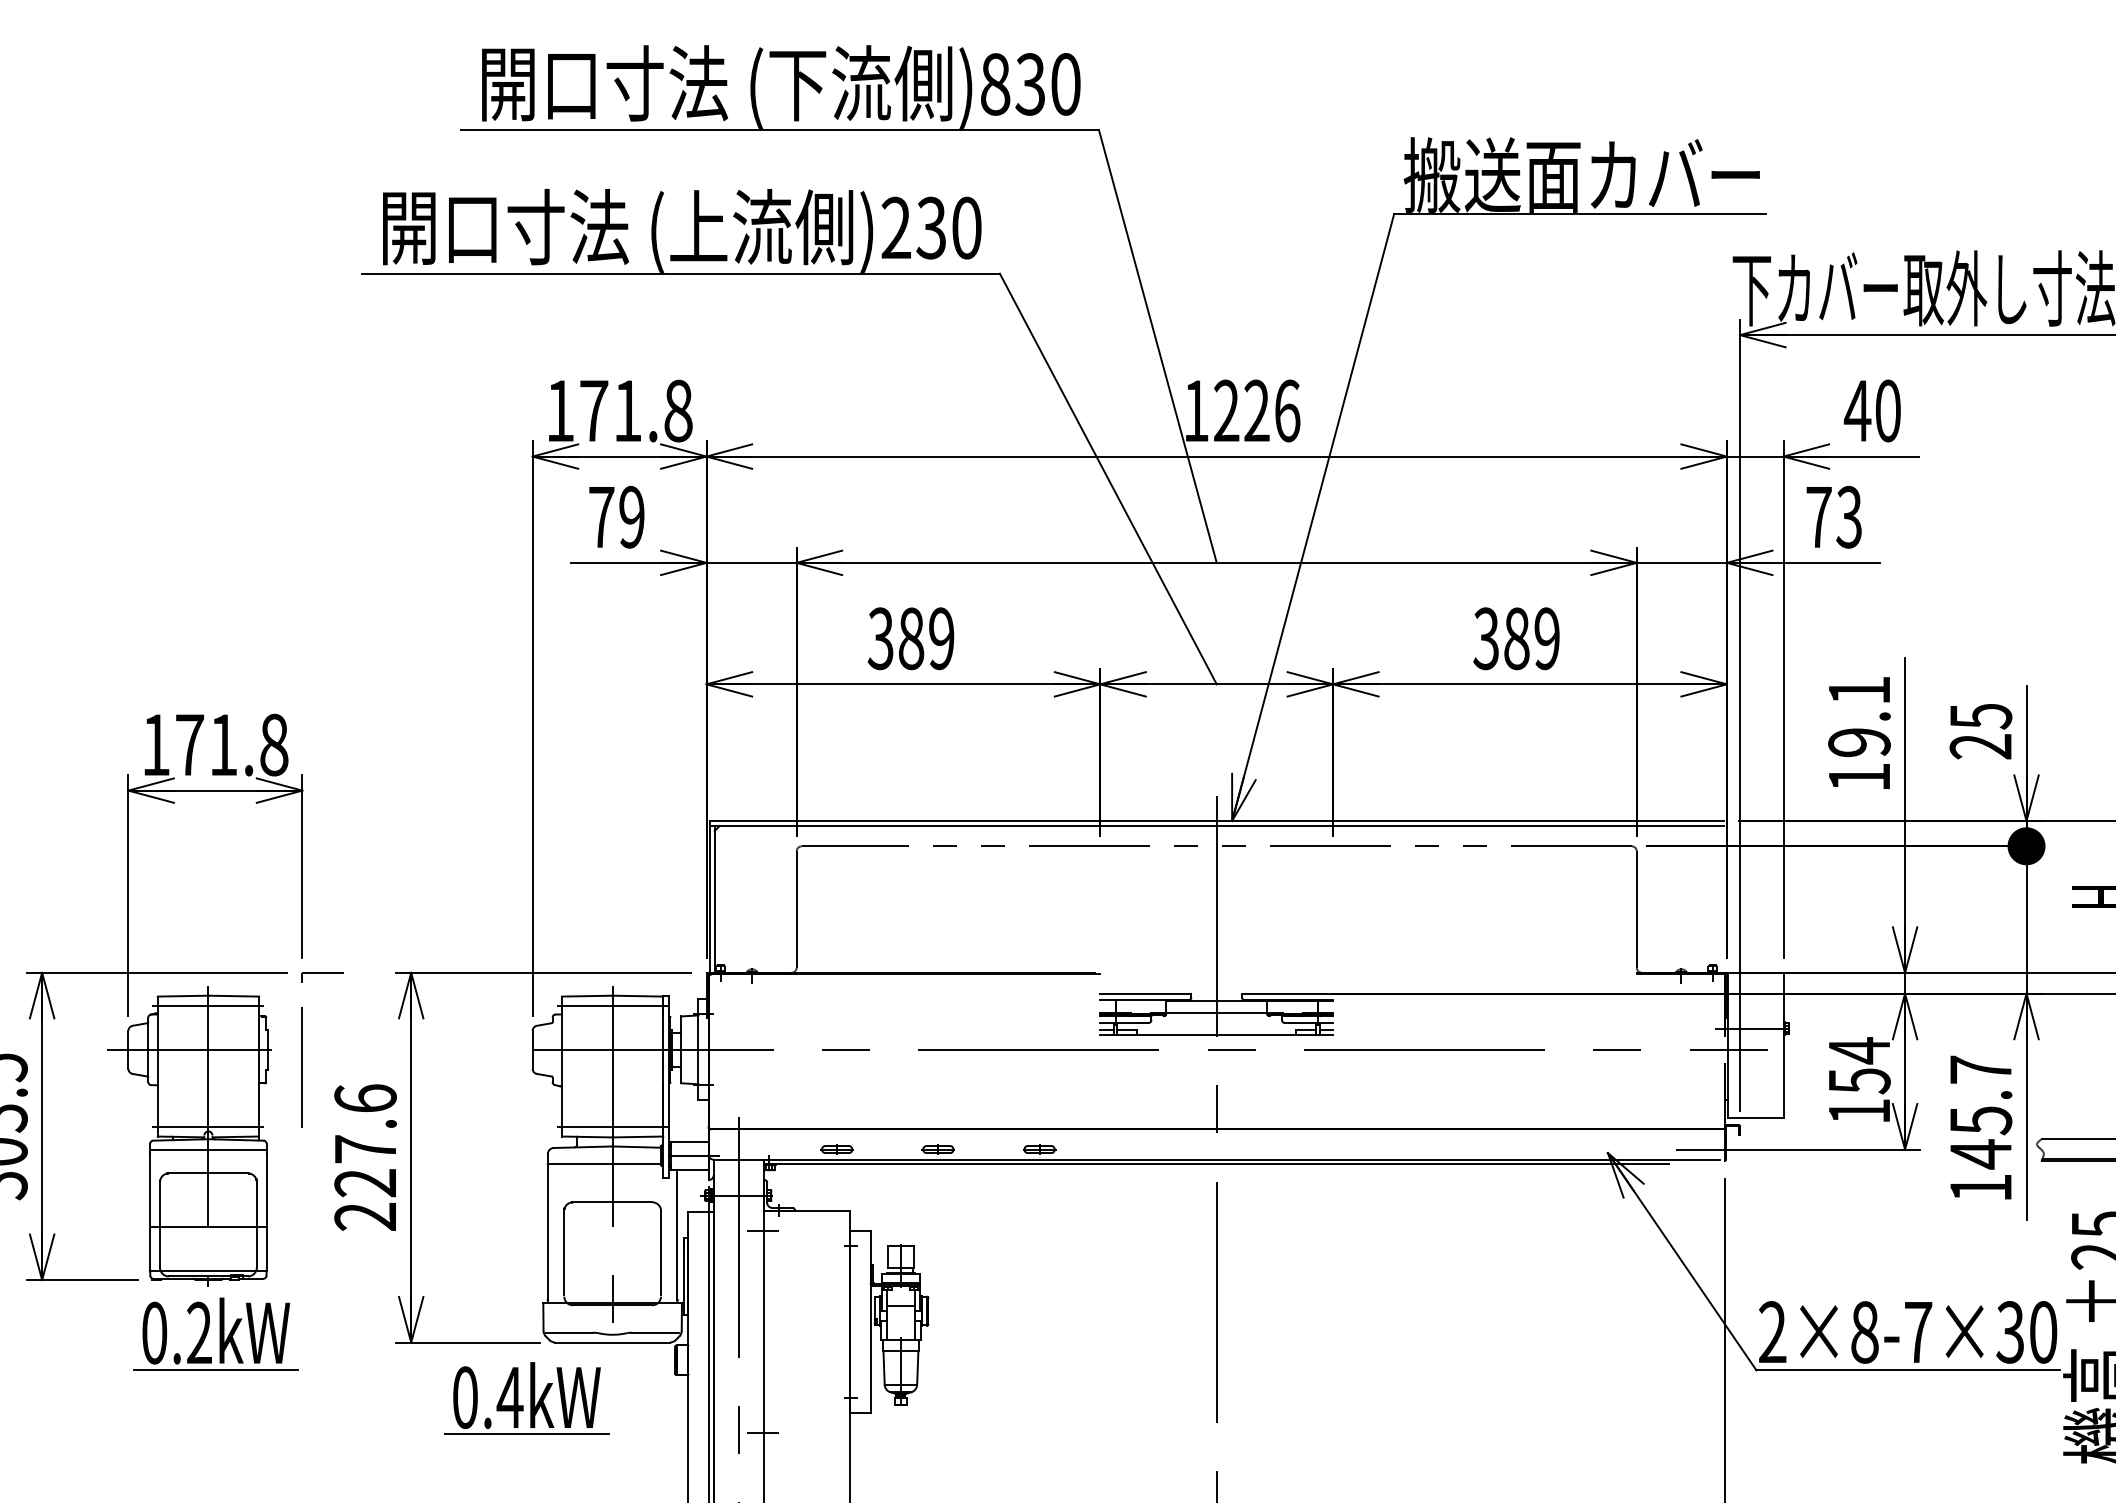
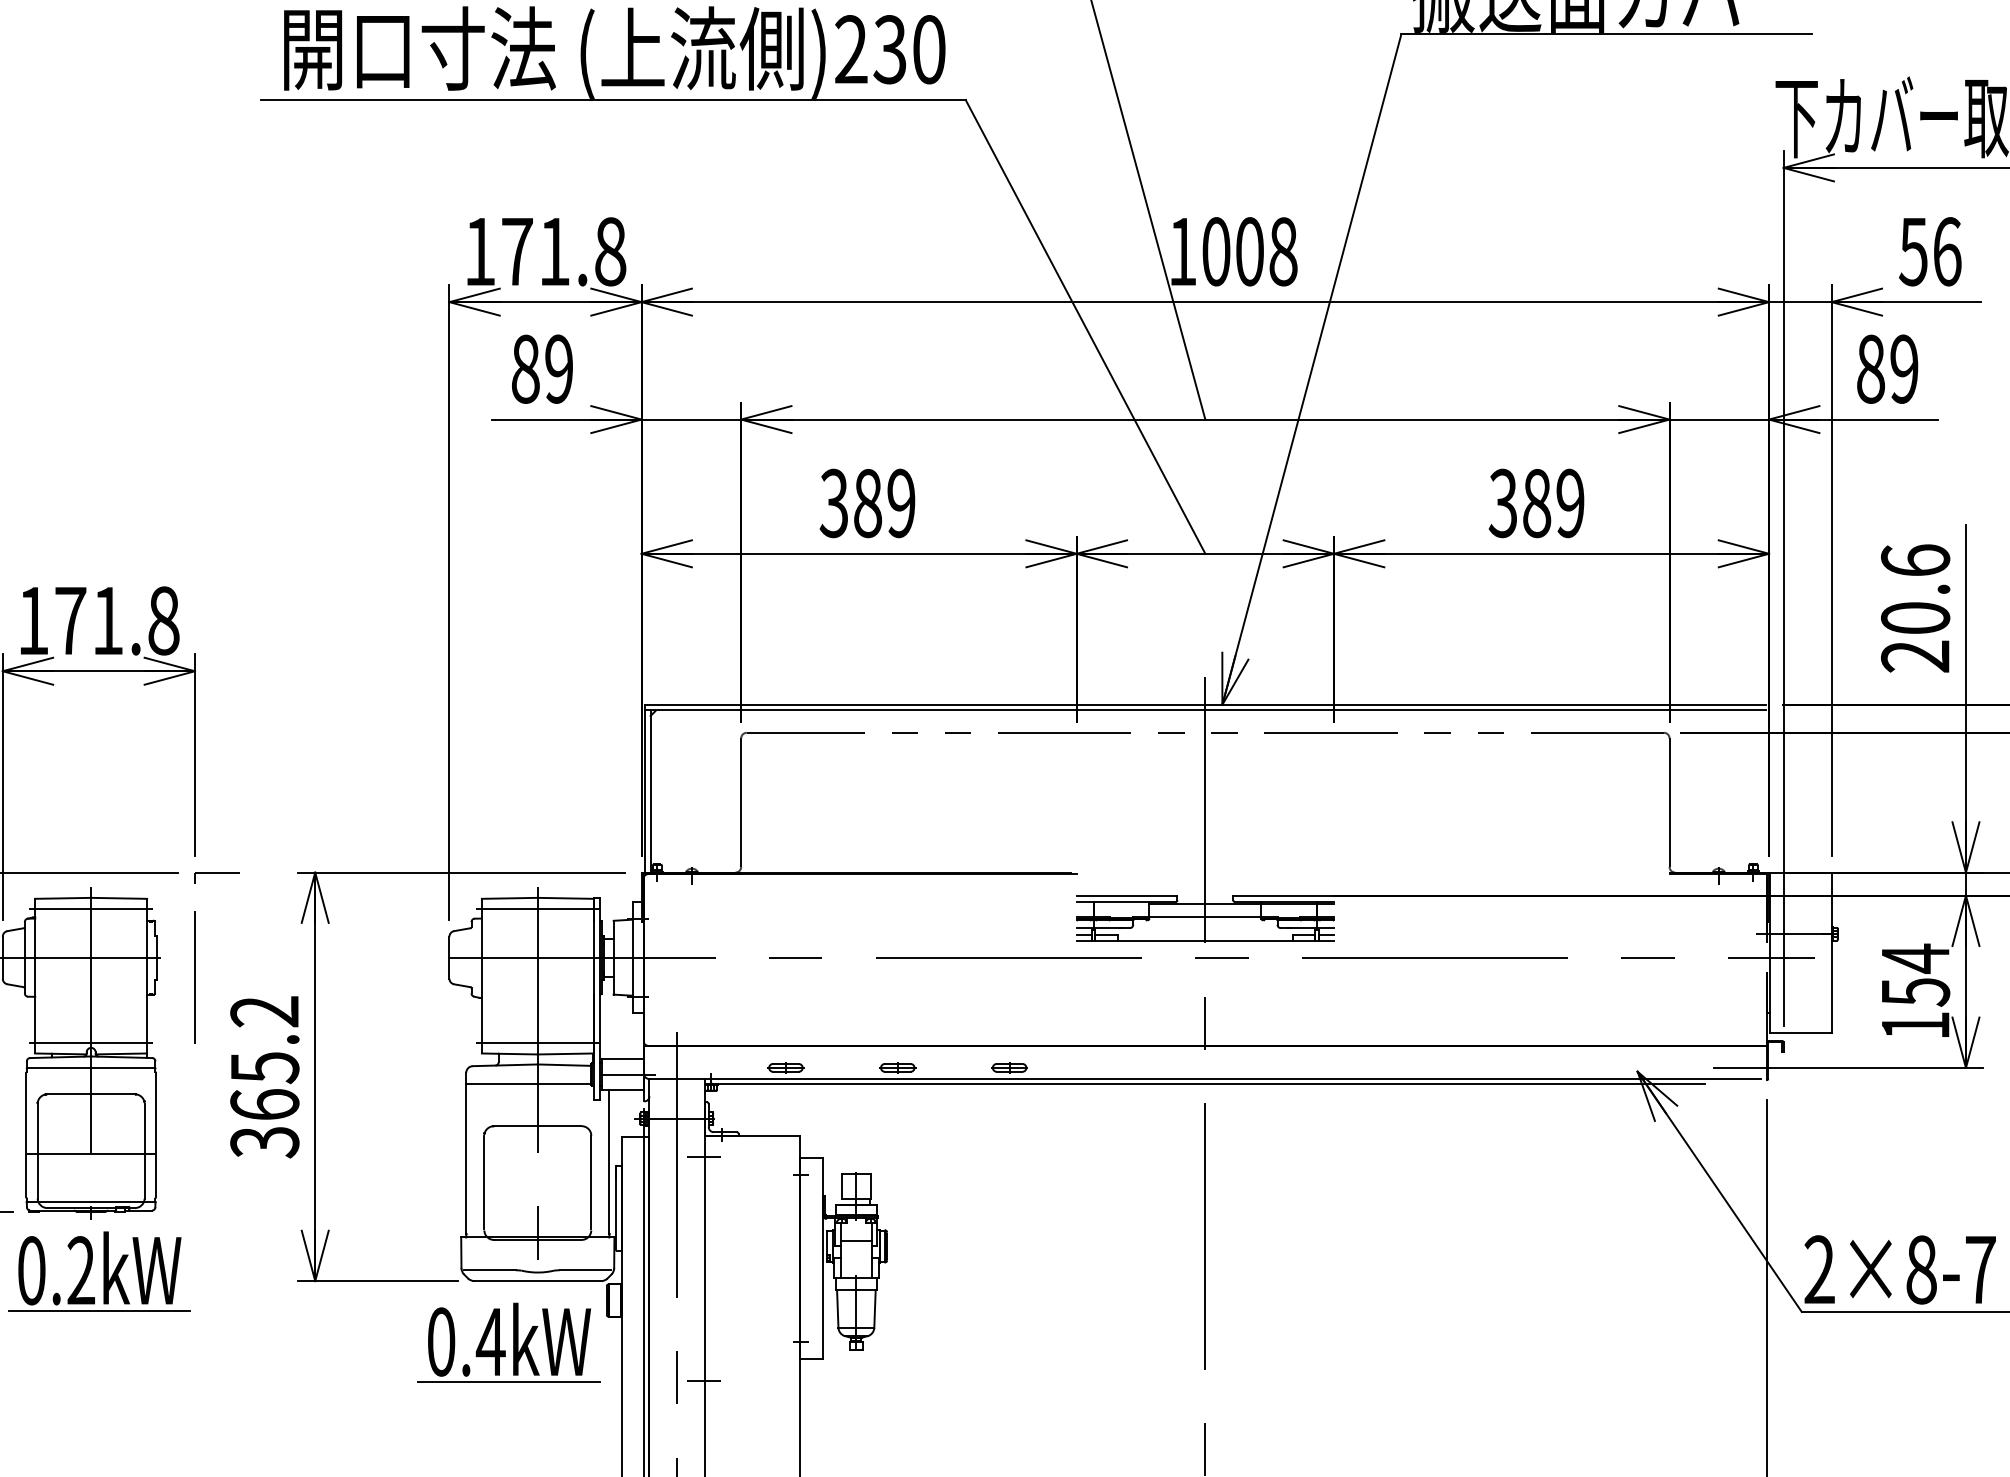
text: (1257, 410) -> (1250, 251), 1226 -> 1008
text: (1872, 410) -> (1929, 251), 40 -> 56
text: (601, 517) -> (525, 369), 79 -> 89
text: (1833, 517) -> (1886, 369), 73 -> 89
text: (1859, 733) -> (1915, 608), 19.1 -> 20.6
text: (365, 1157) -> (264, 1076), 227.6 -> 365.2
part: (526, 1398) -> (508, 1342), moved

